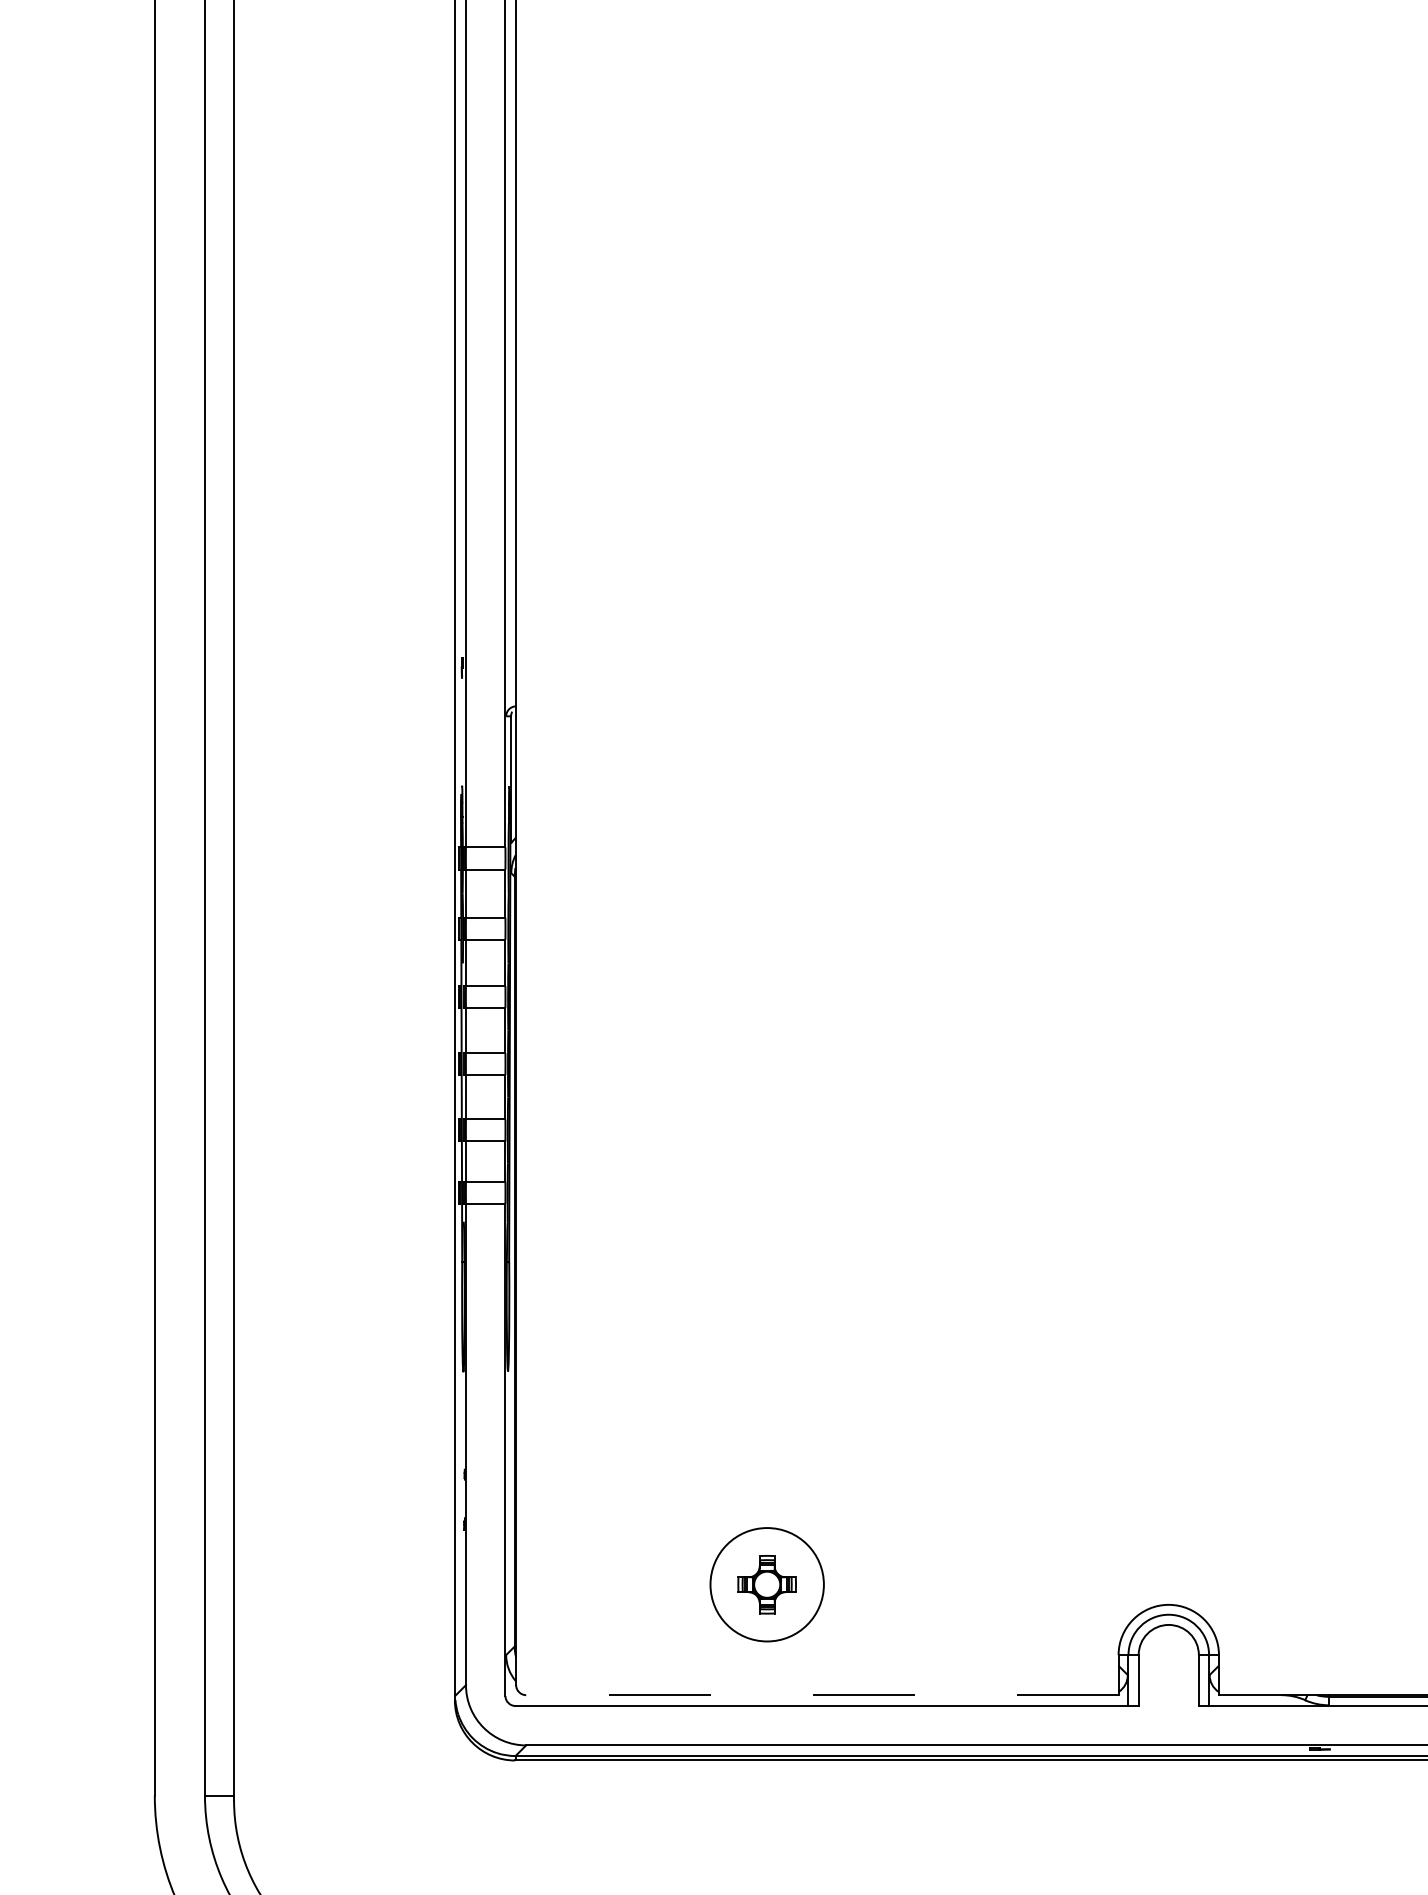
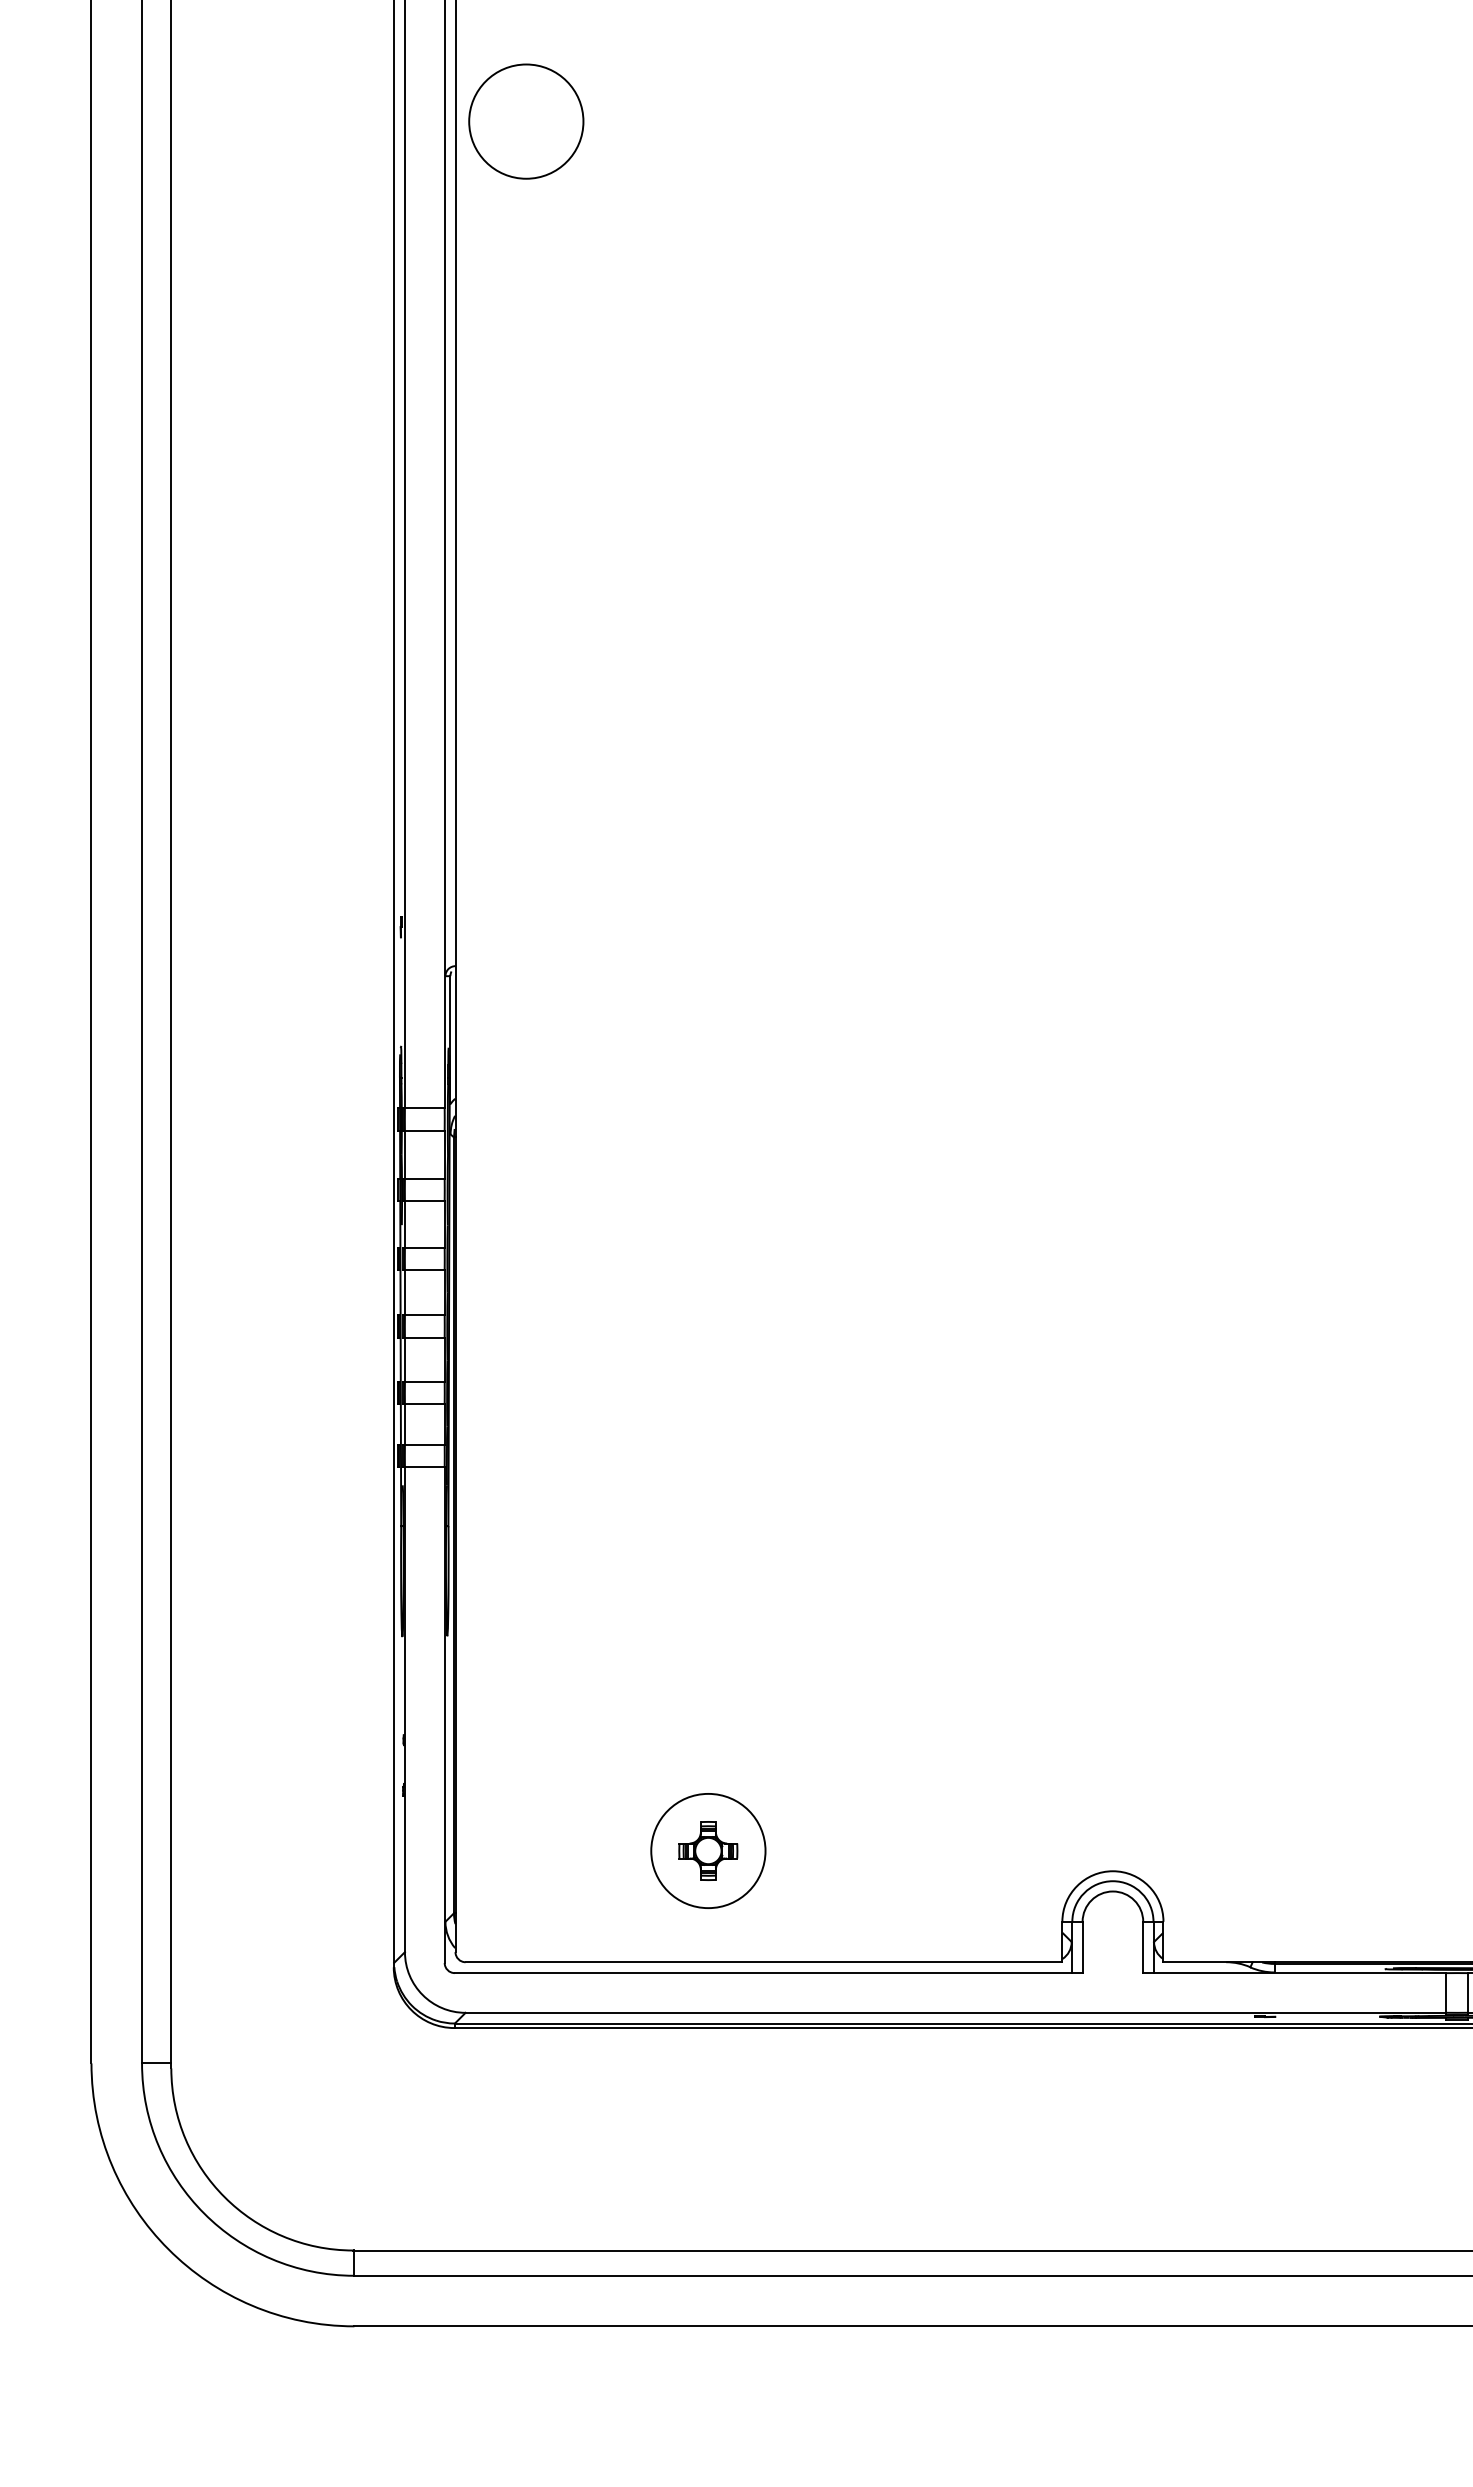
line: (821, 1695) -> (763, 1962), dashed -> solid

